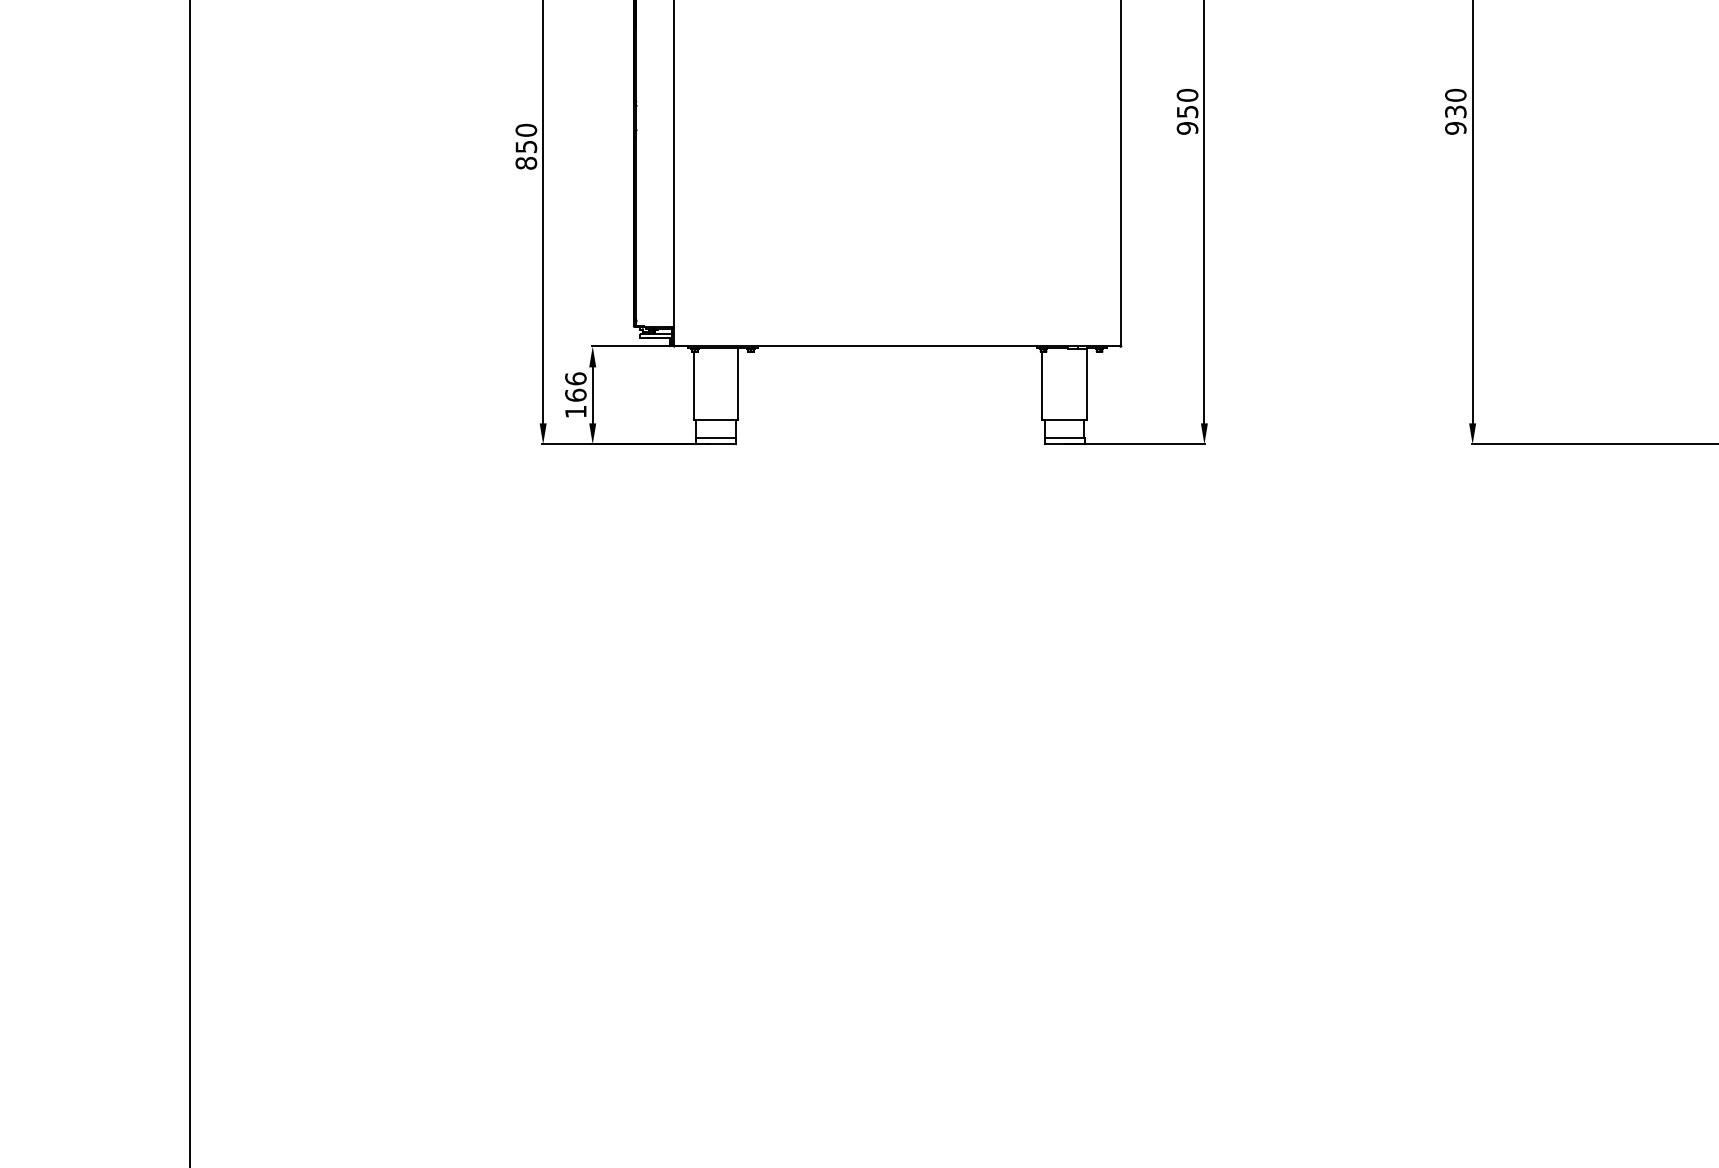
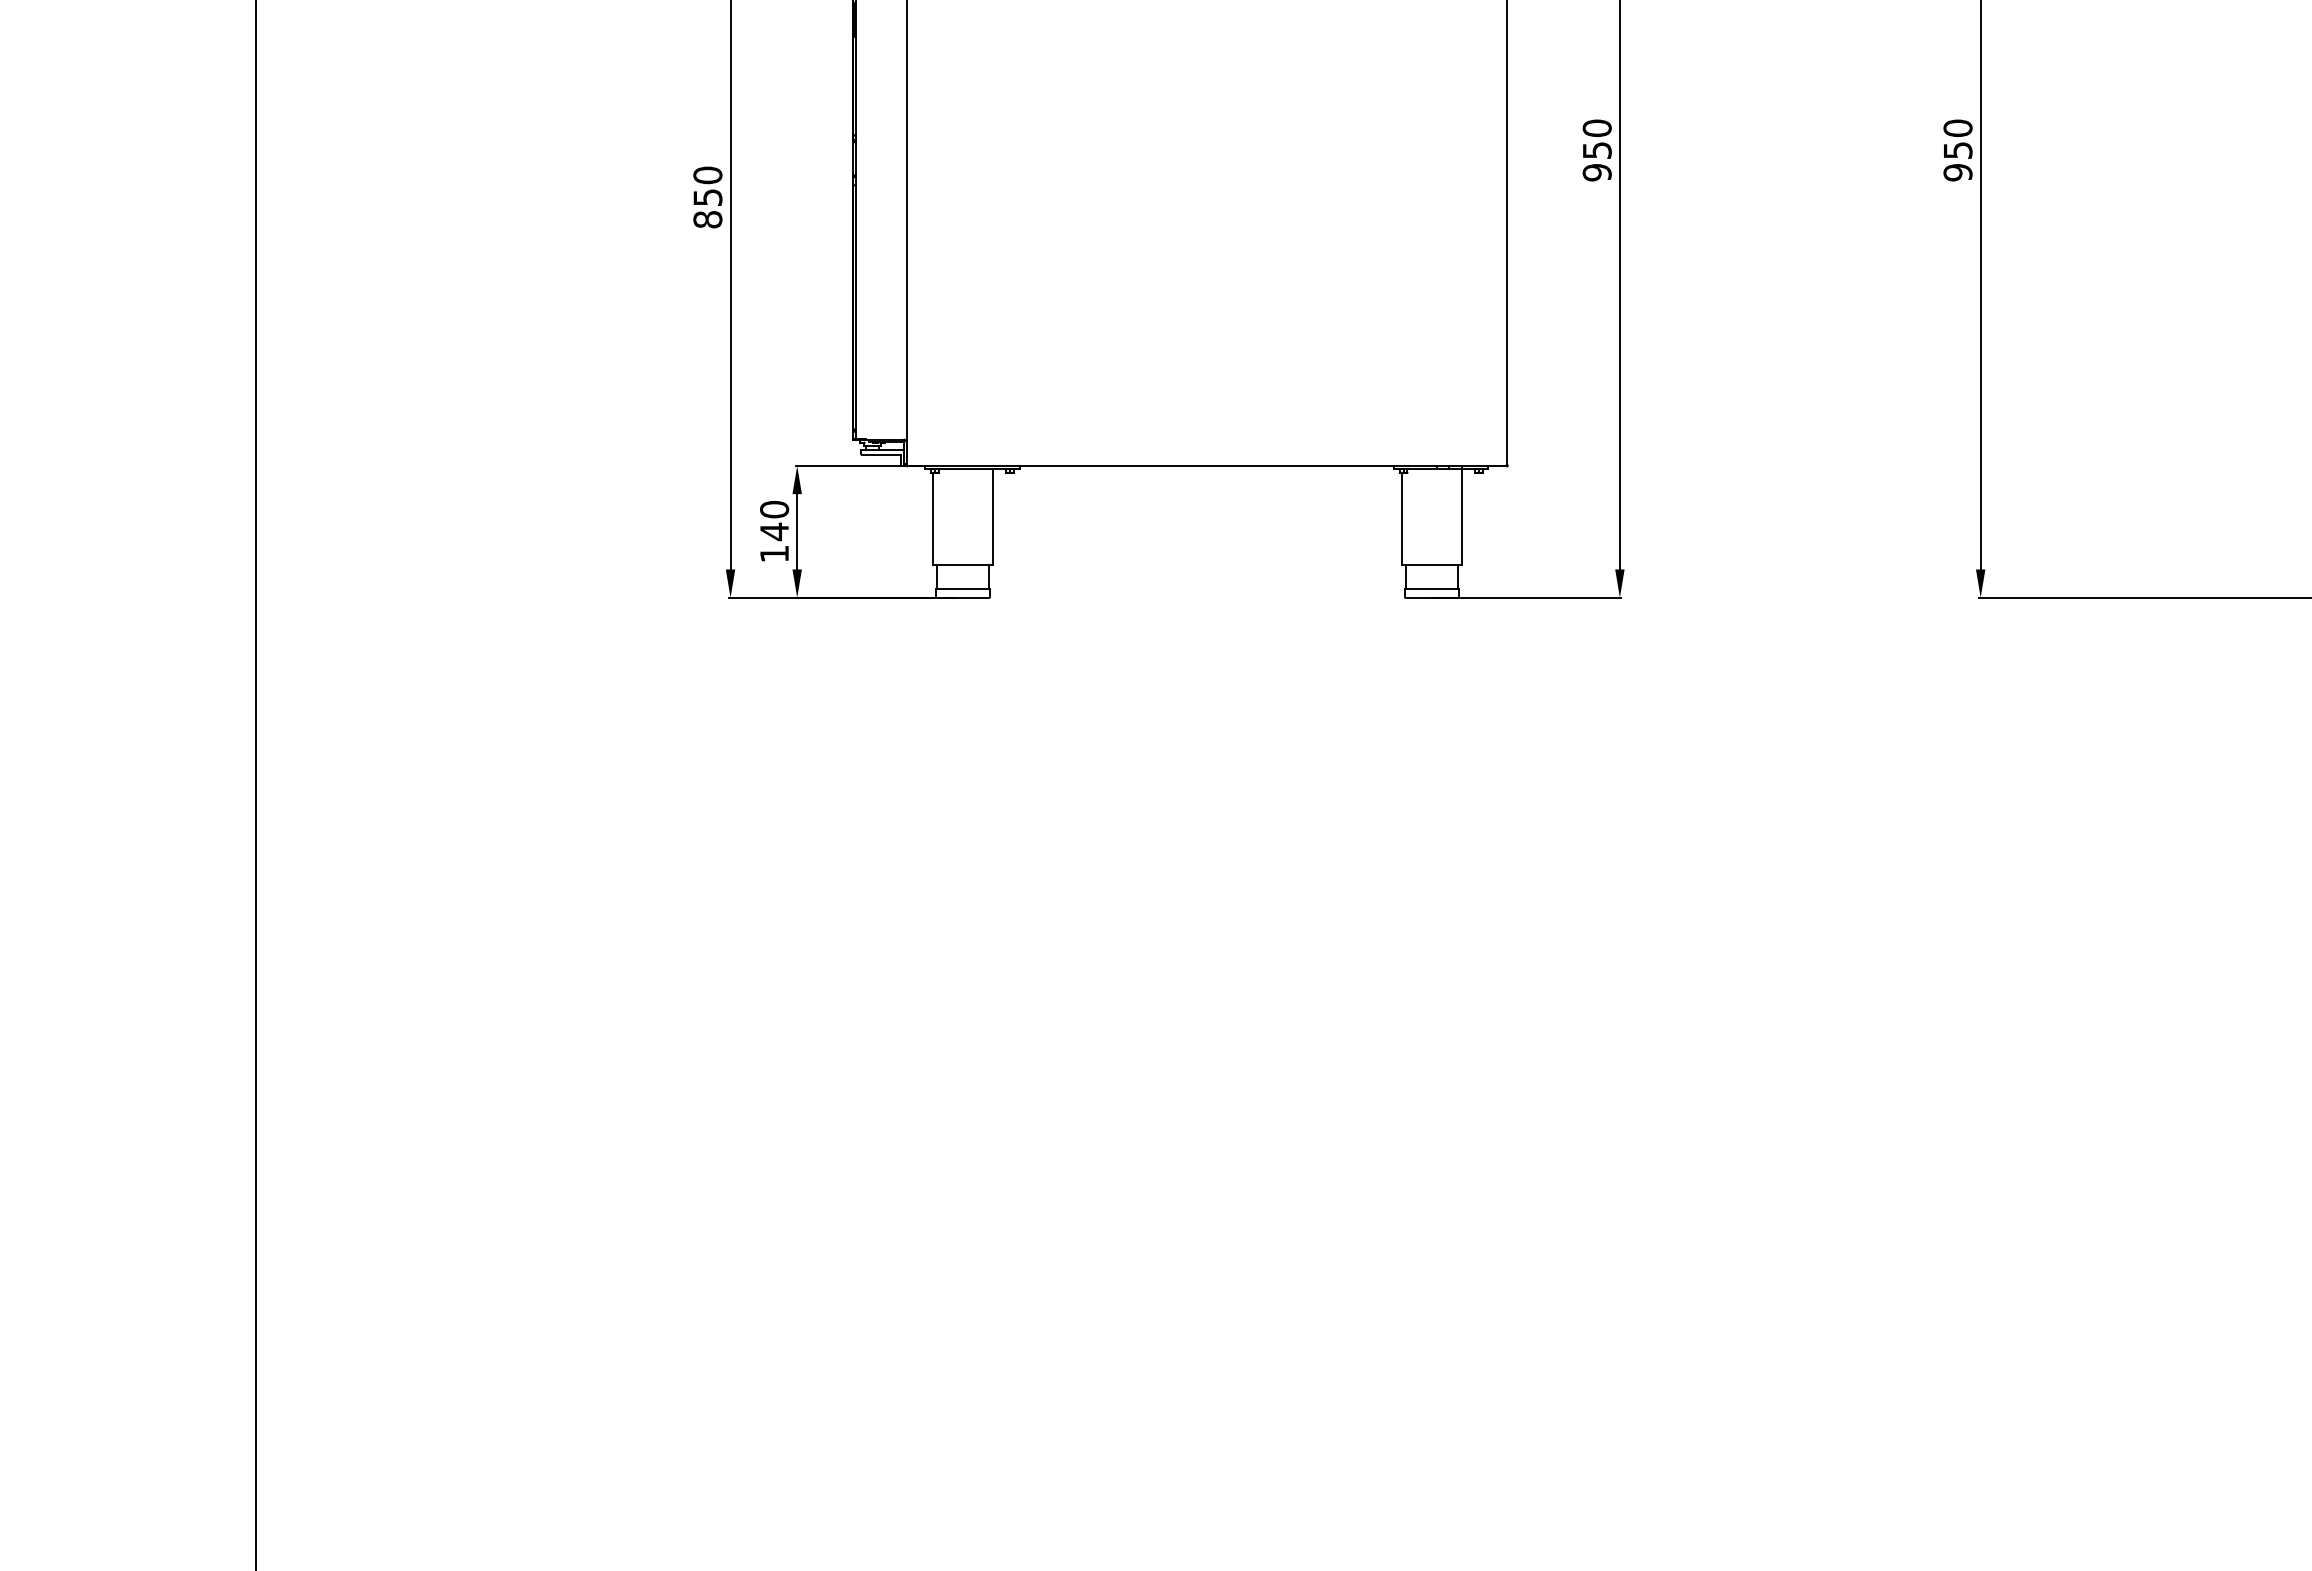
text: (1455, 111) -> (1957, 150), 930 -> 950
text: (575, 386) -> (774, 520), 166 -> 140

